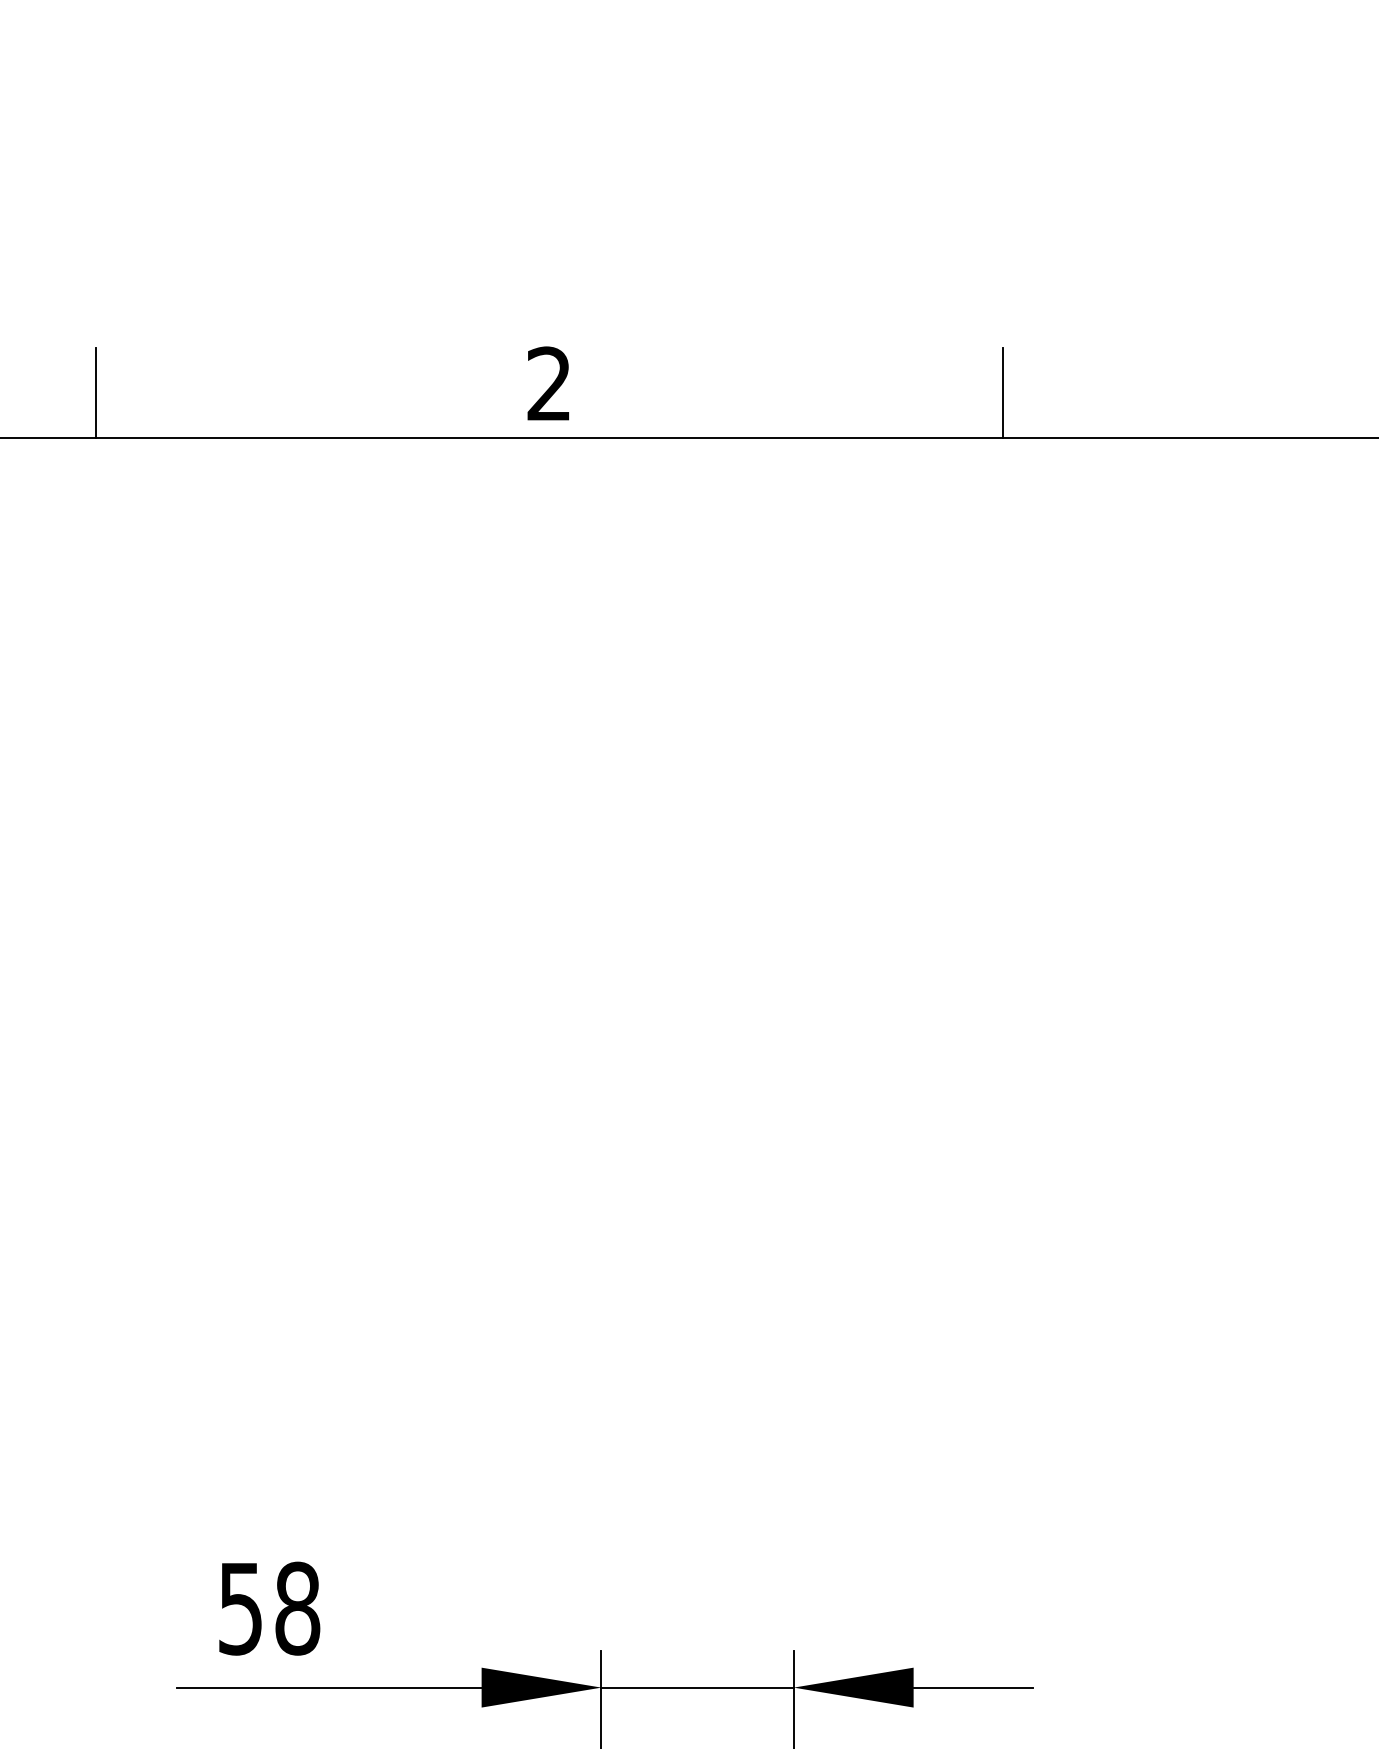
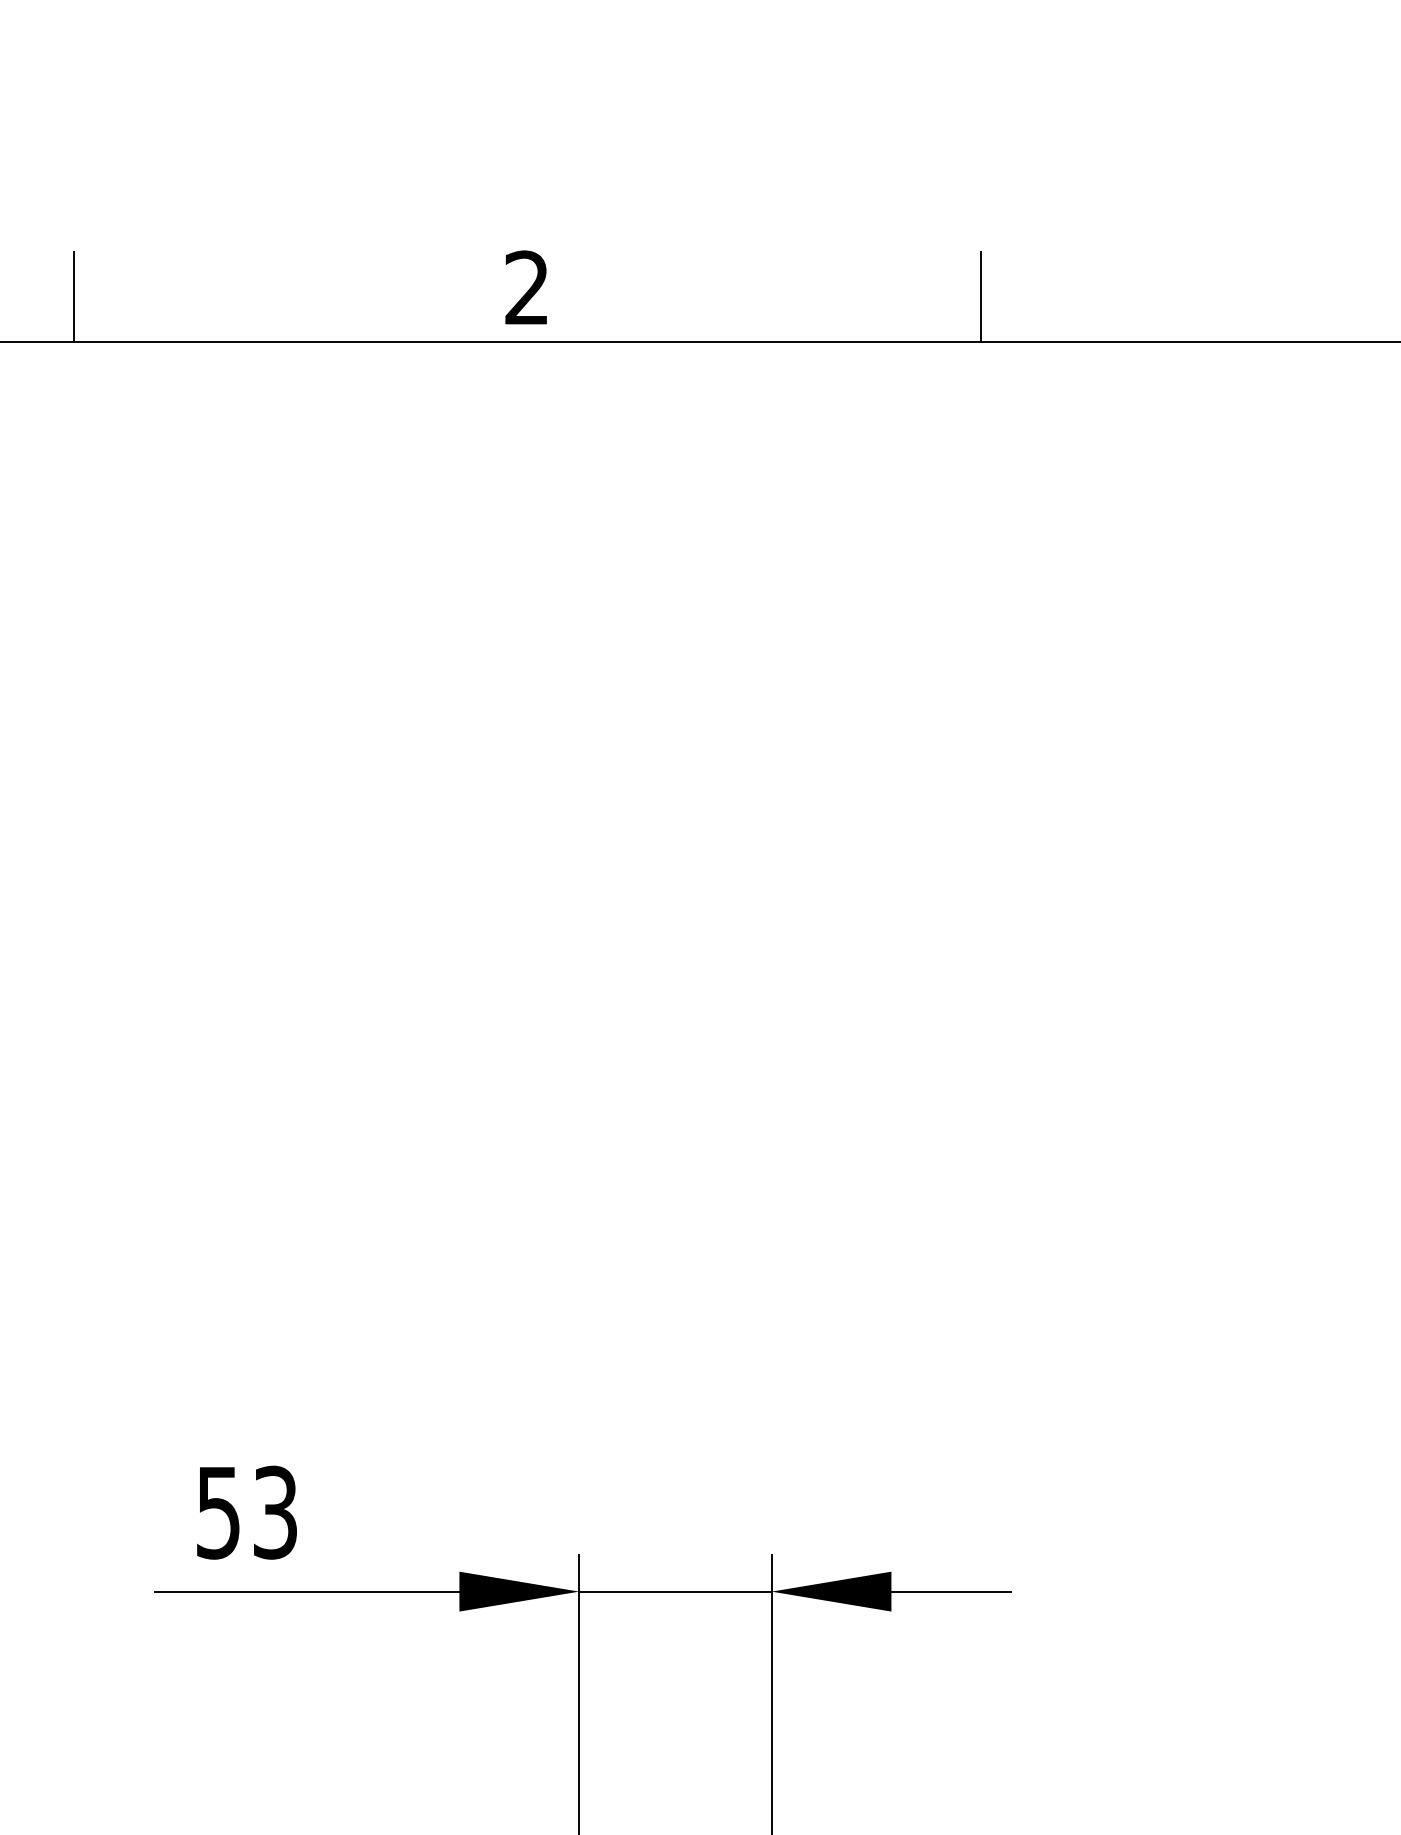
text: (297, 1608) -> (275, 1512), 58 -> 53

